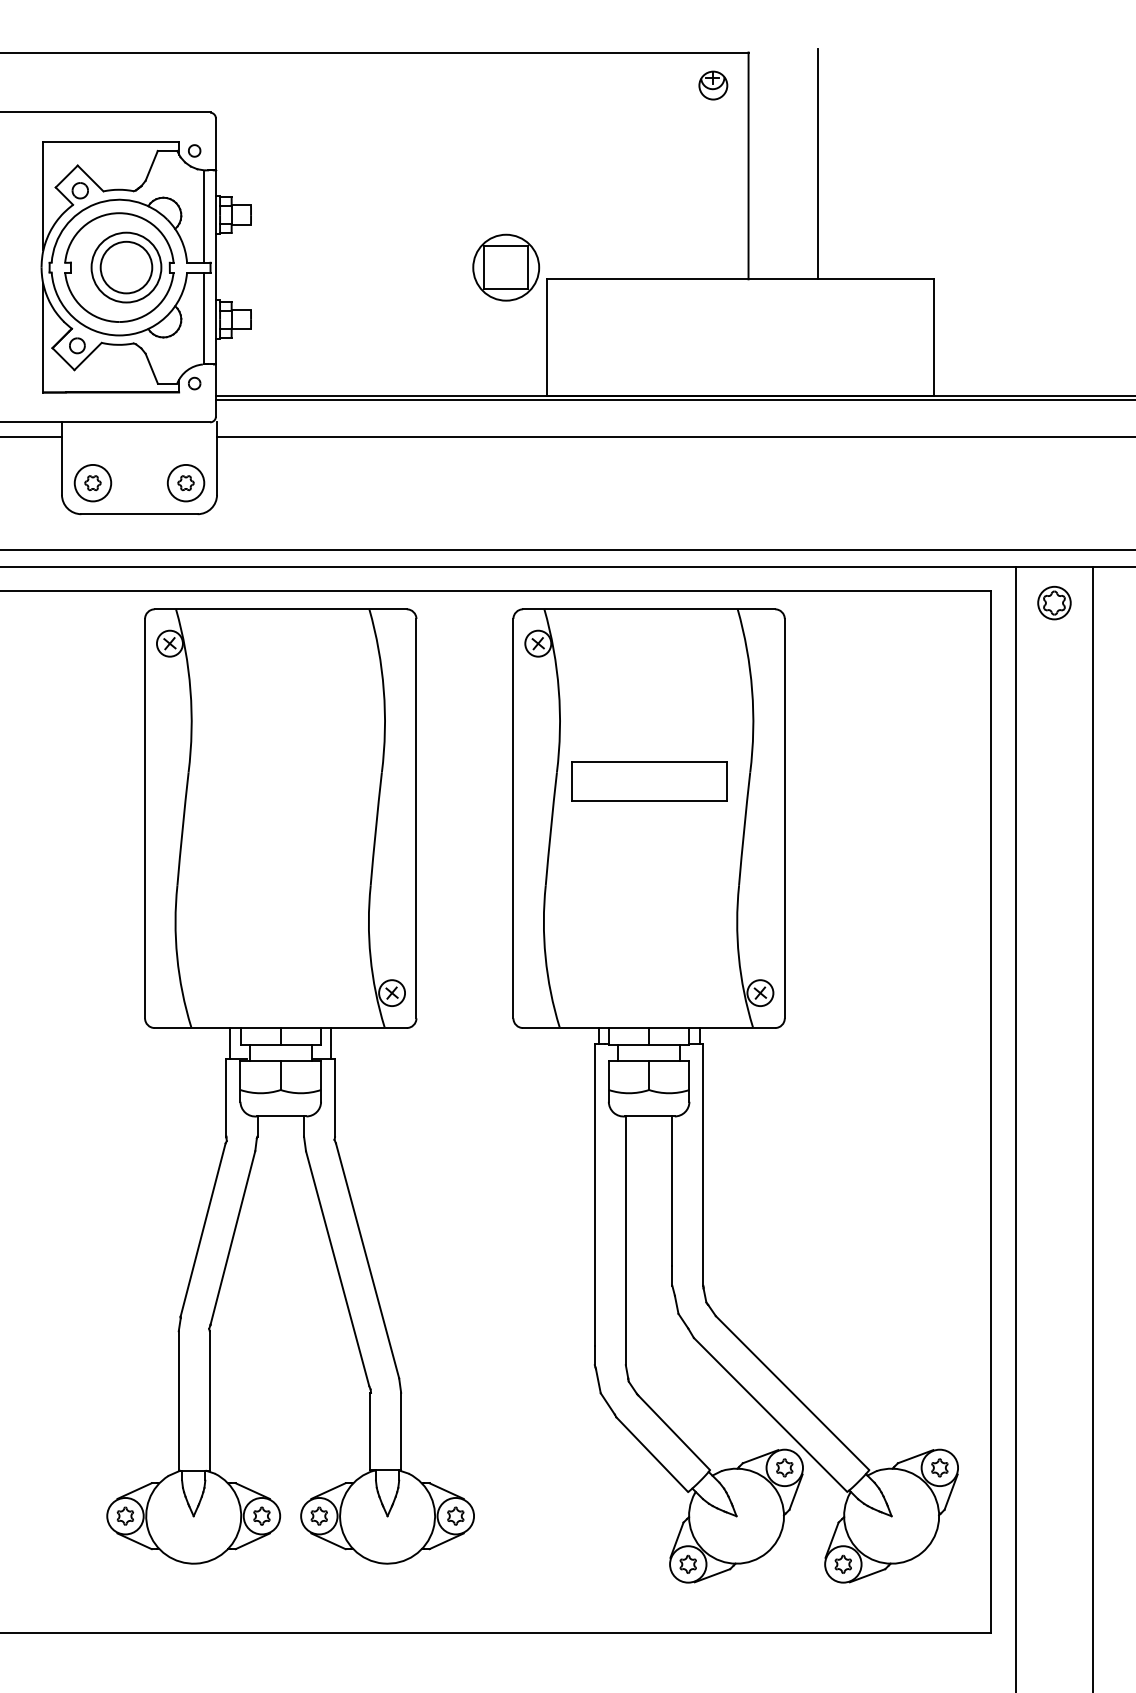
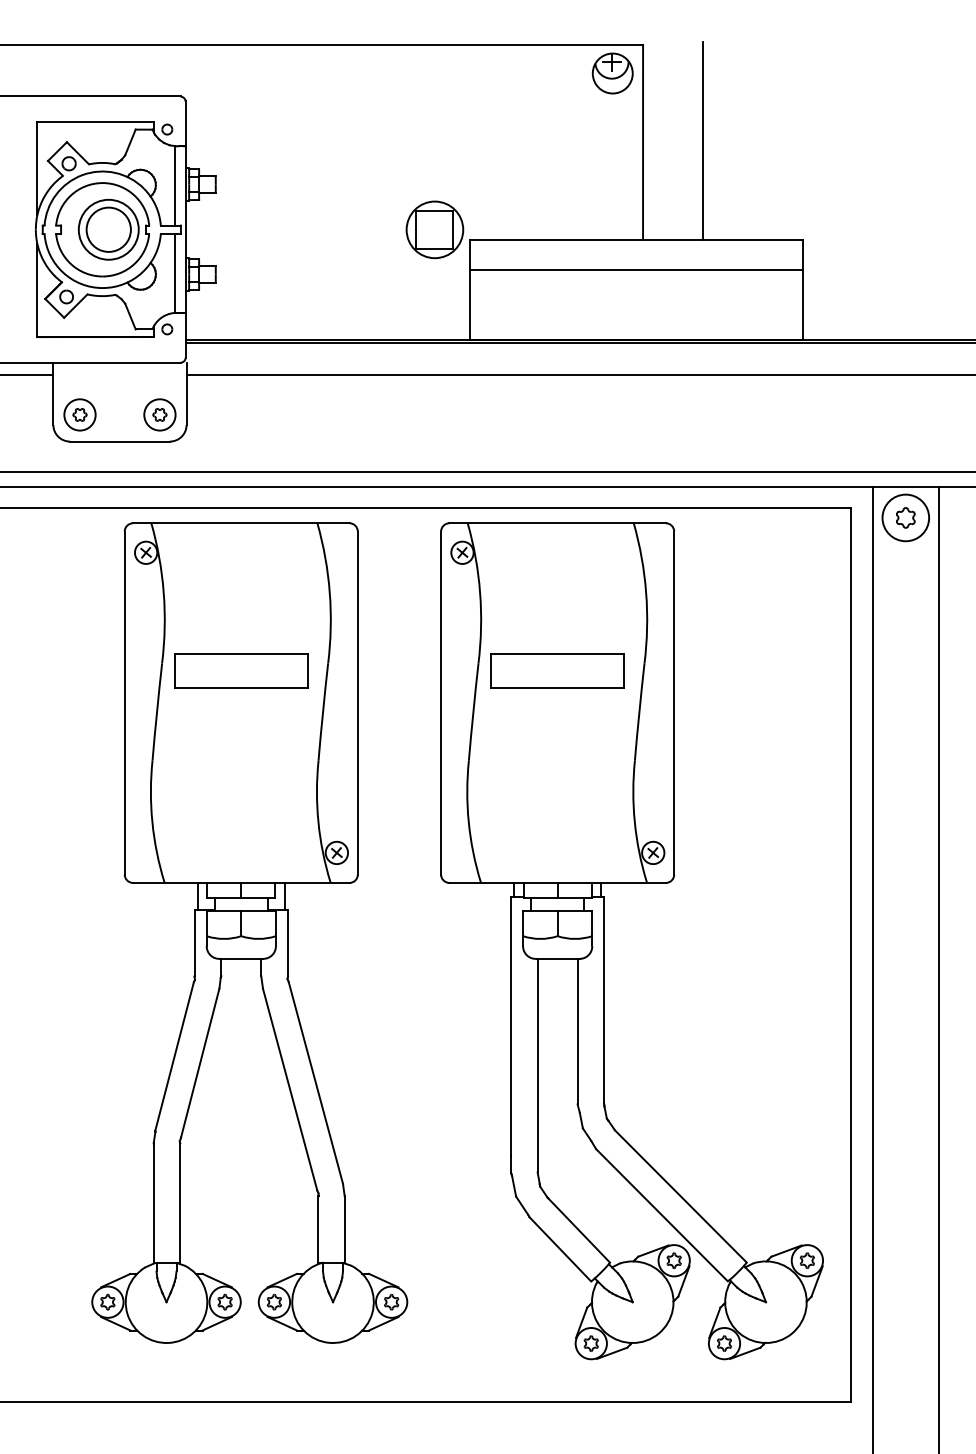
part: (713, 85) -> (612, 73), size x1.67
line: (740, 314) -> (636, 270), added
circle: (1054, 602) -> (905, 517), size x1.67
part: (280, 781) -> (241, 671), added

